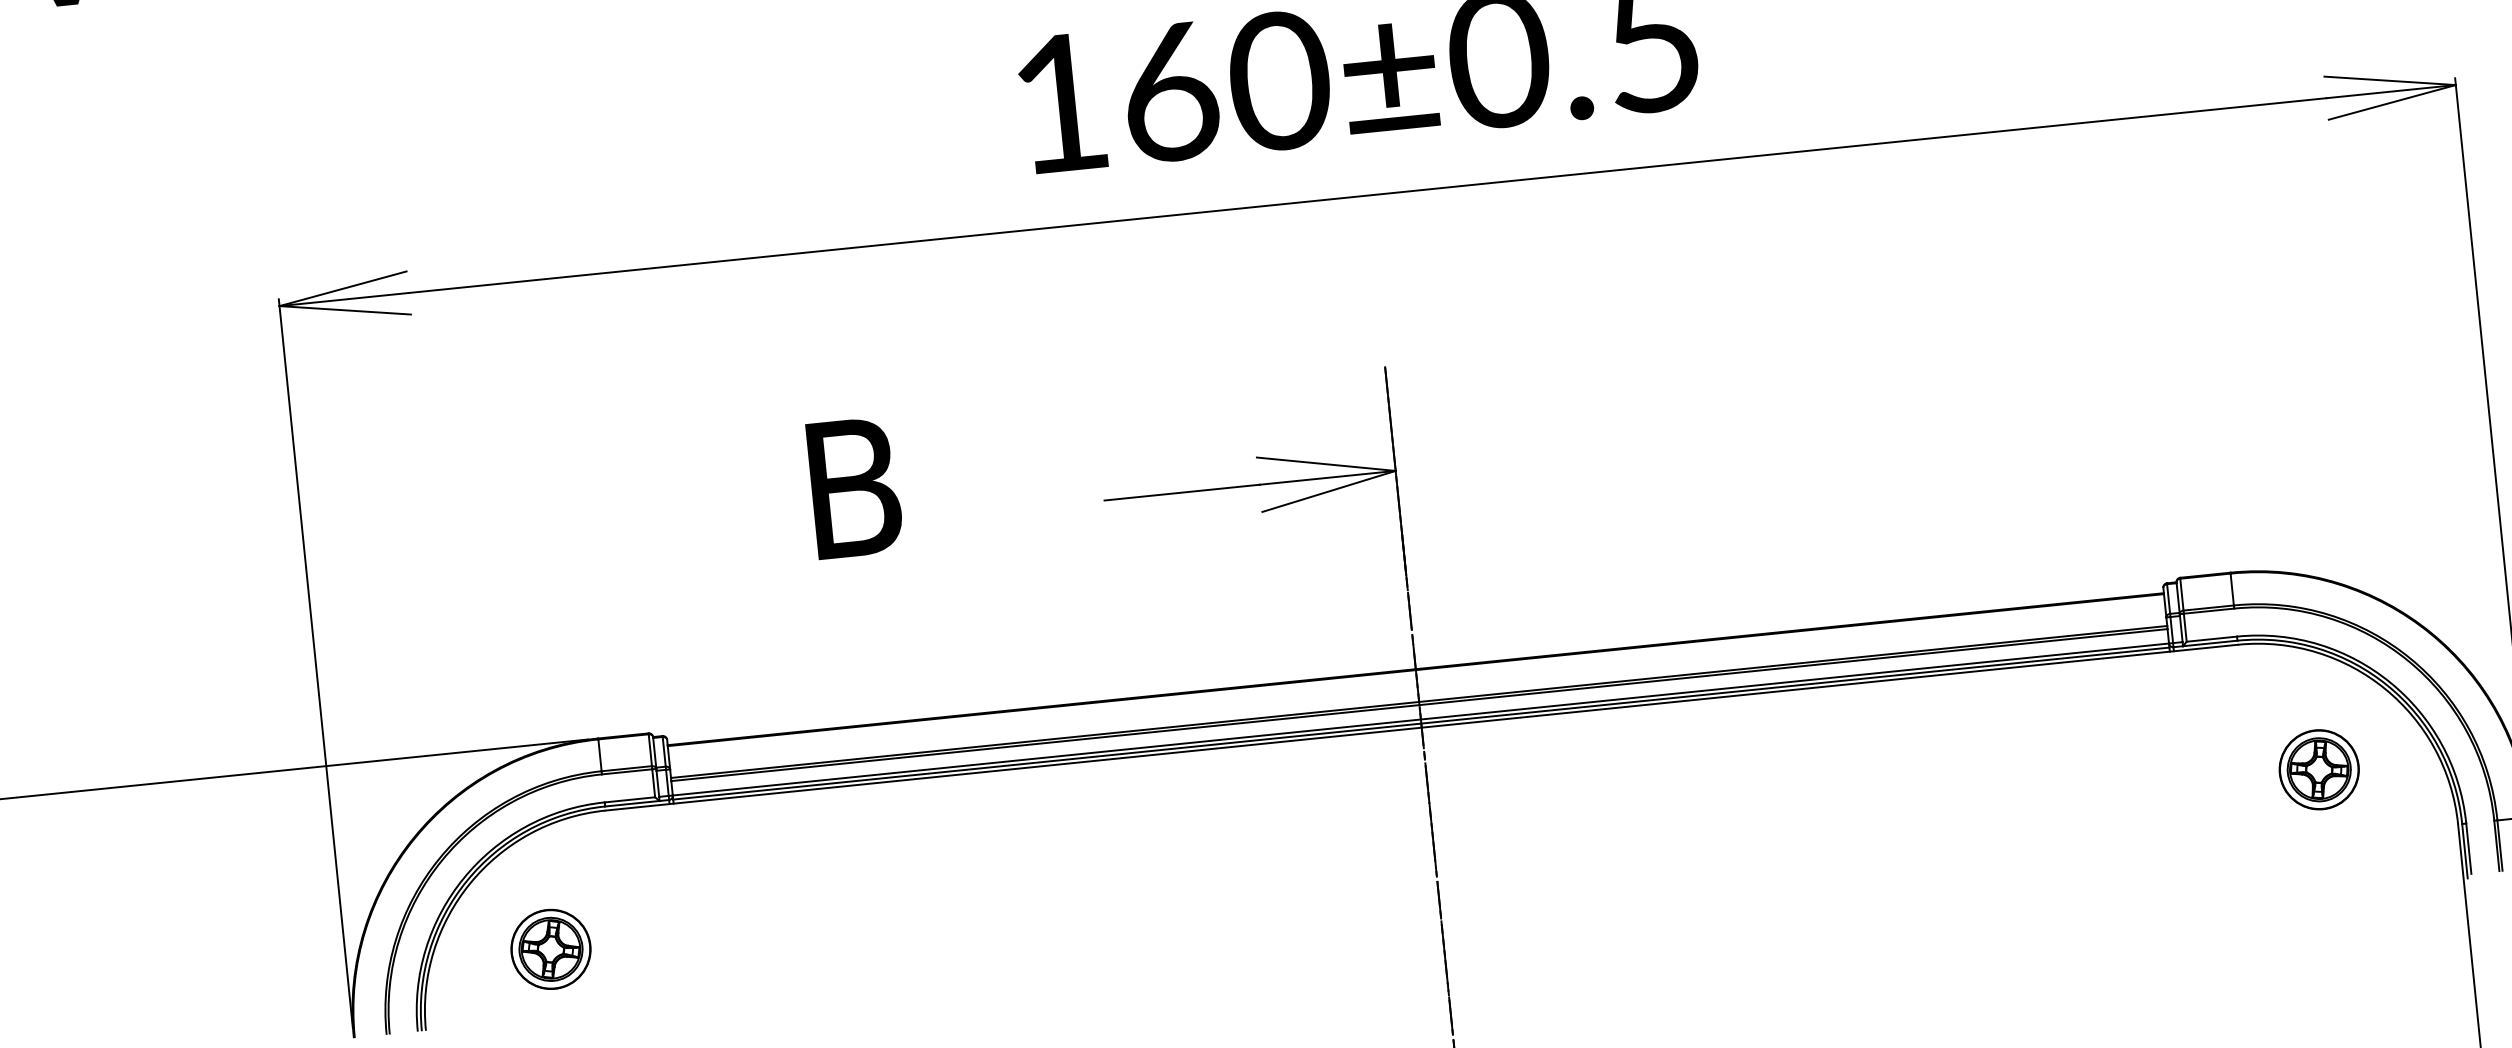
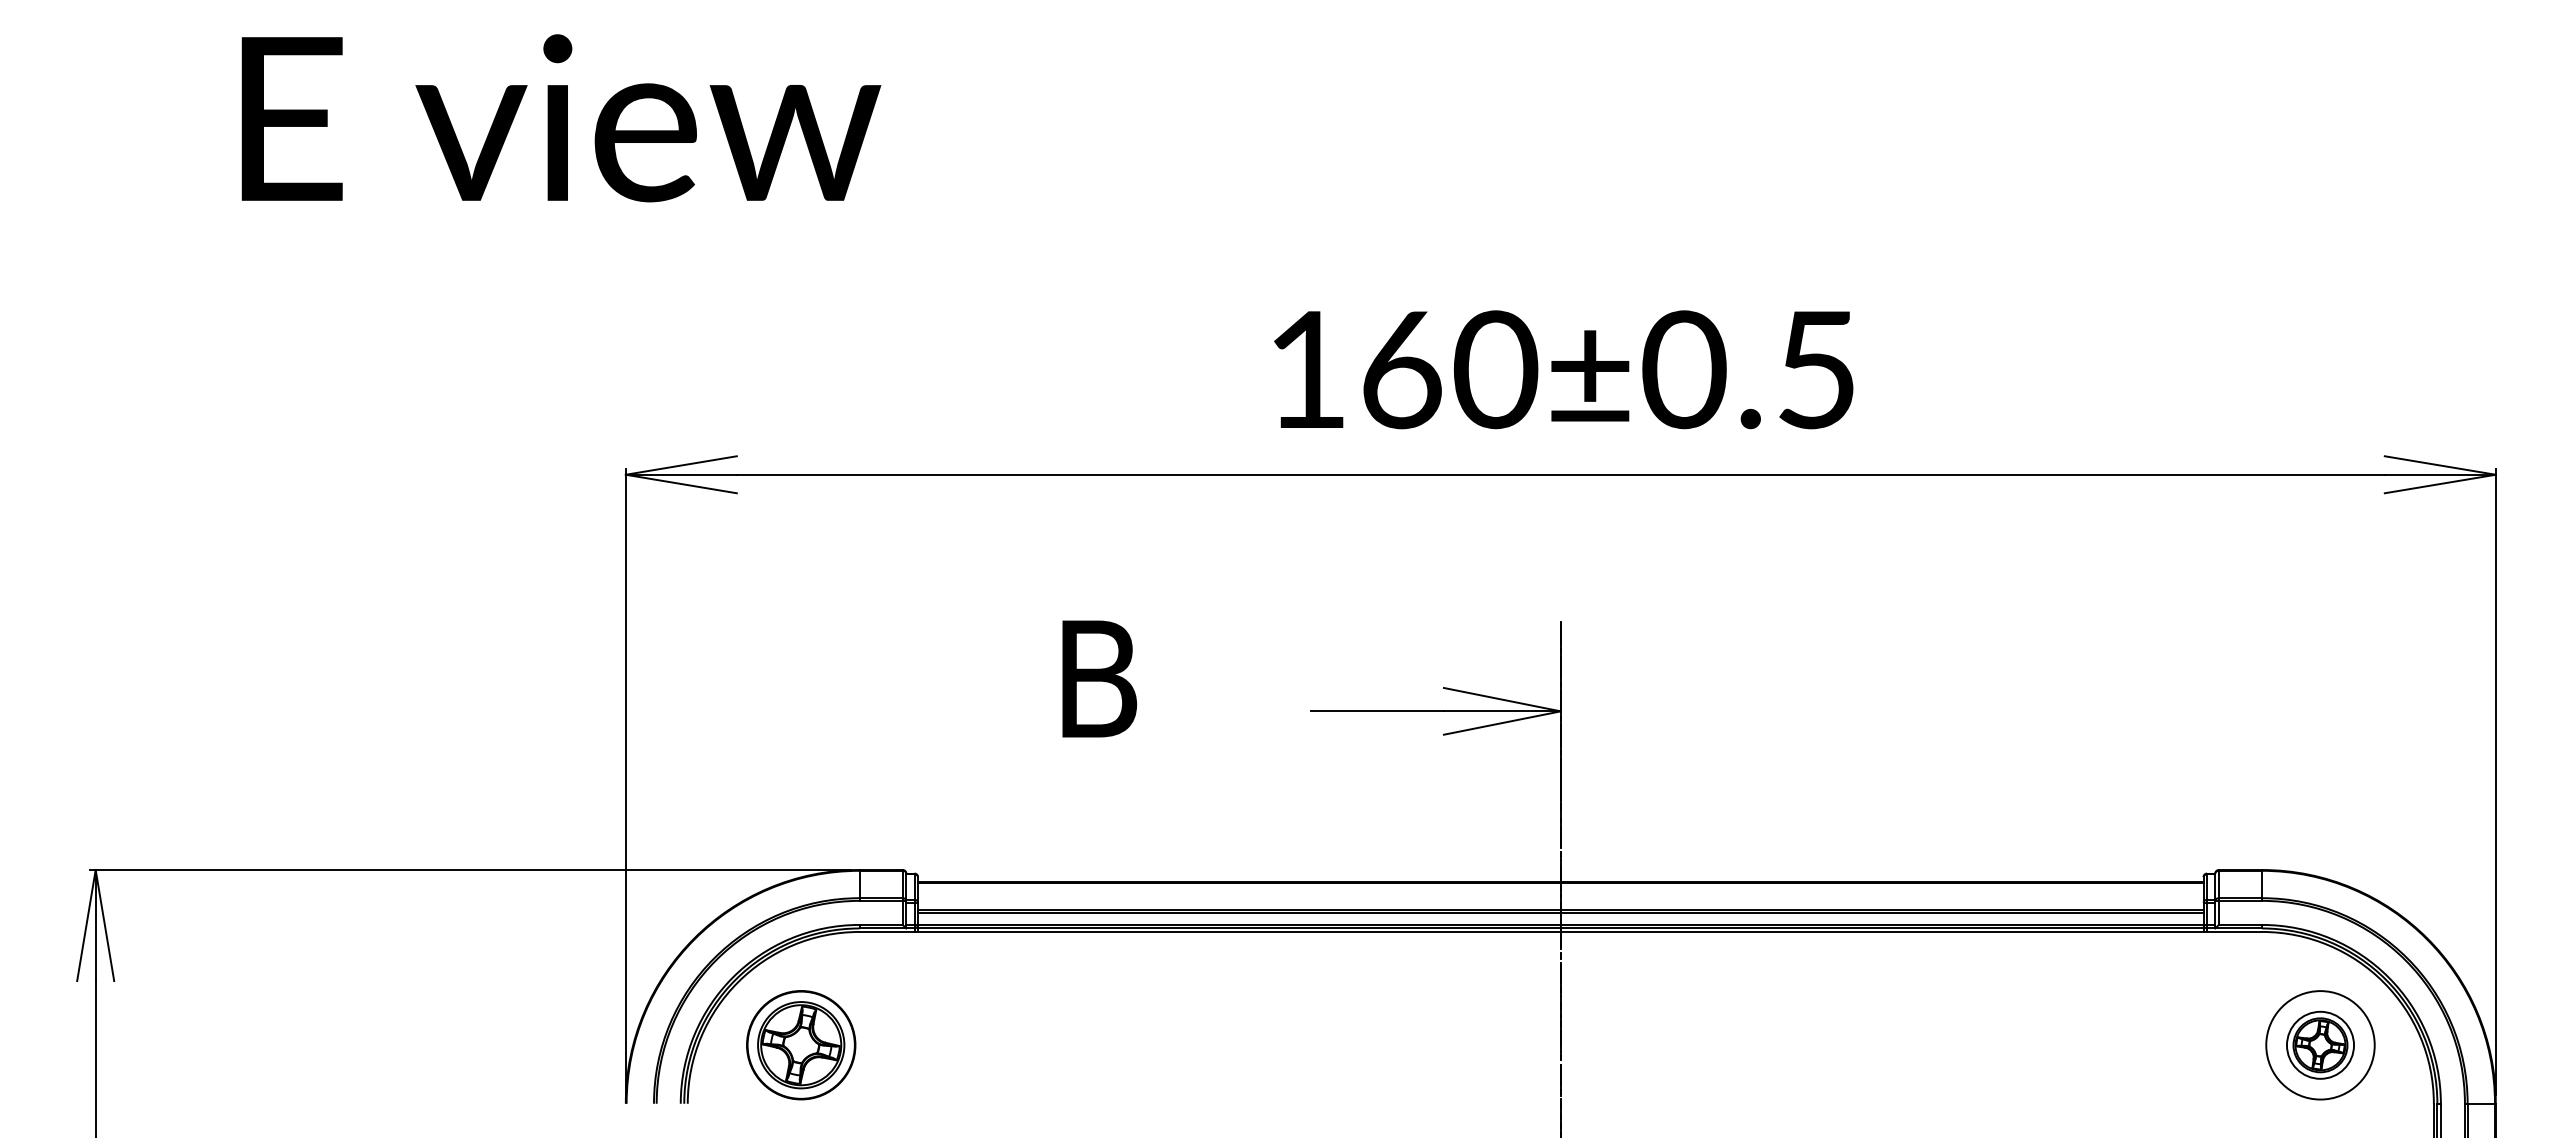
circle: (2319, 770) -> (2320, 1045), size x1.6
part: (550, 949) -> (800, 1045), size x1.6

